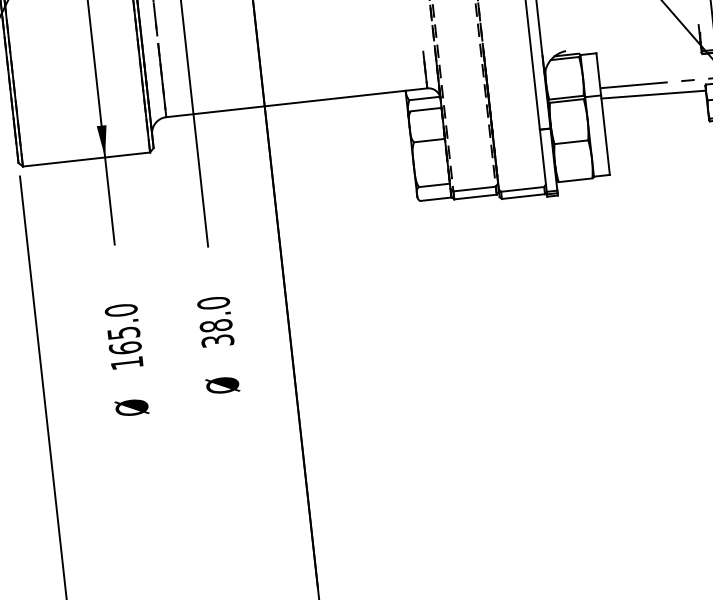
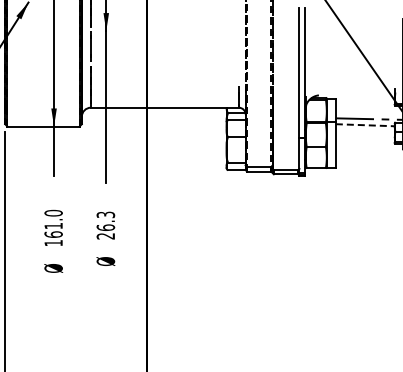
line: (653, 95) -> (365, 125), solid -> dashed
text: (215, 321) -> (105, 225), 38.0 -> 26.3
text: (123, 333) -> (53, 226), 165.0 -> 161.0

